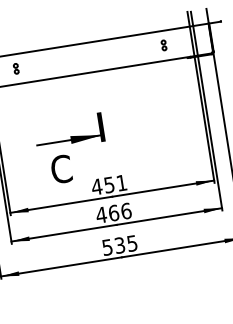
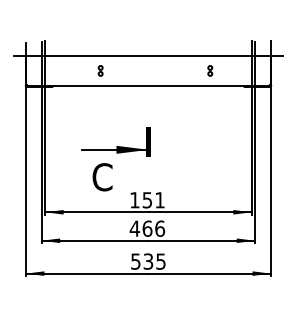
part: (164, 44) -> (210, 70), moved
part: (16, 68) -> (100, 70), moved
text: (96, 187) -> (134, 200), 451 -> 151

